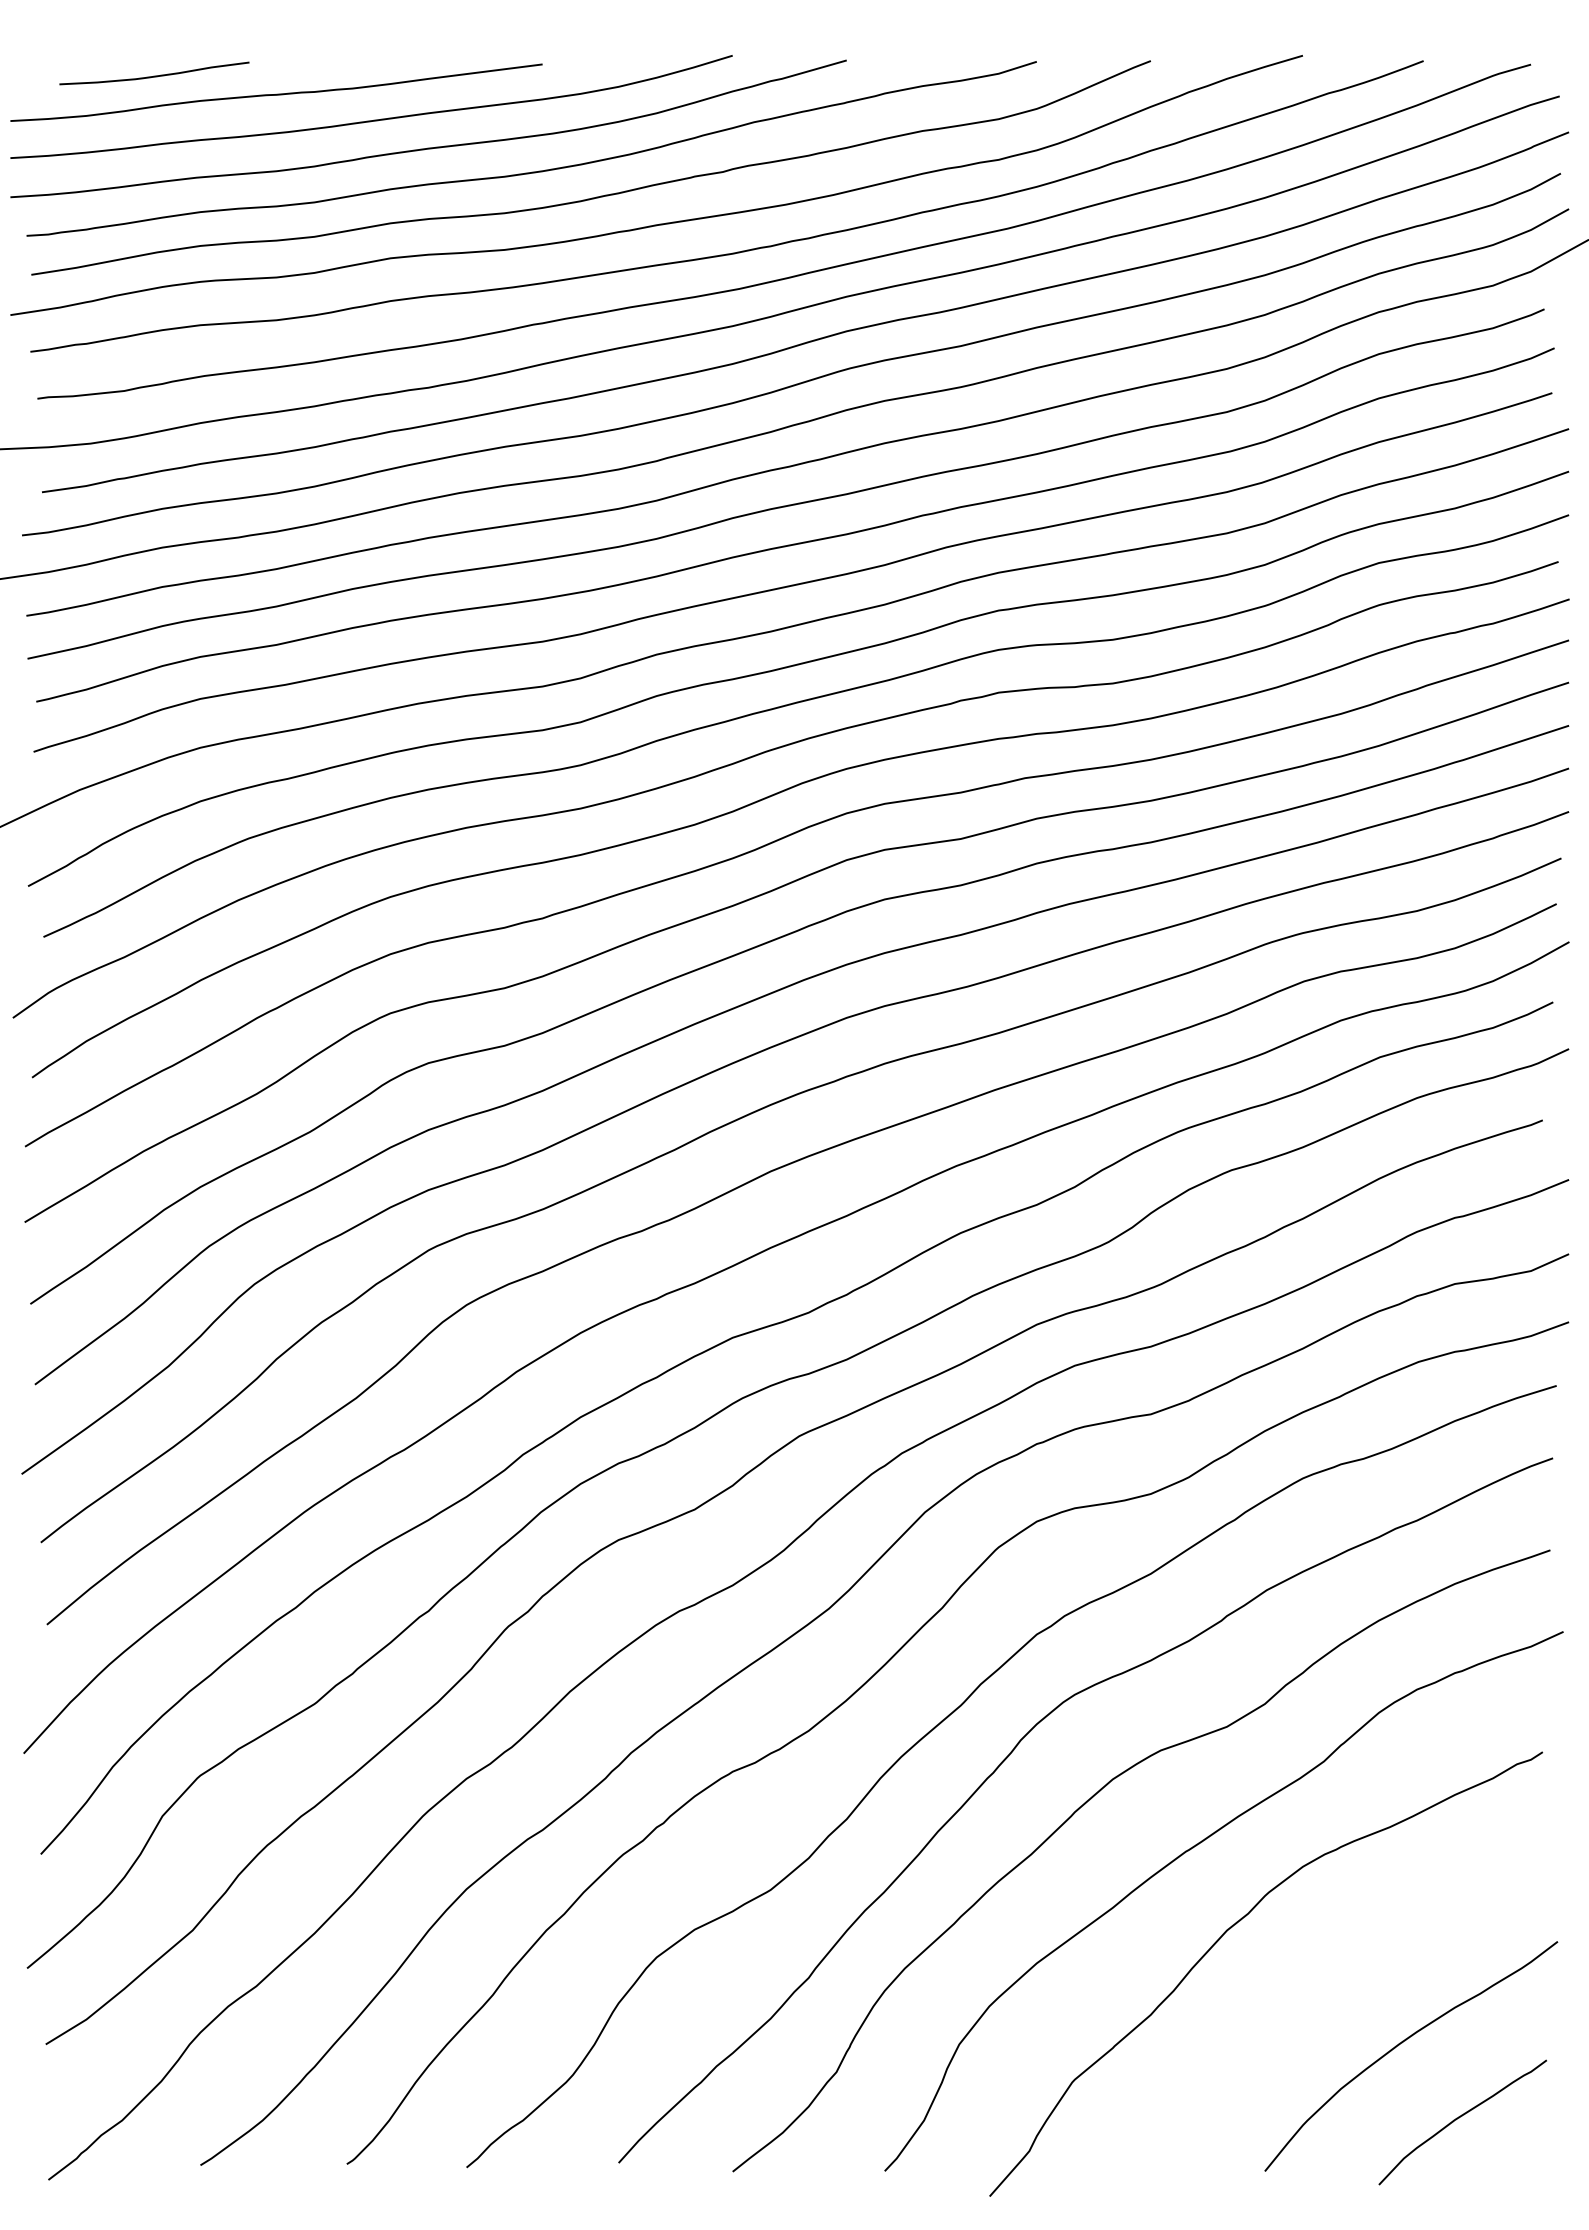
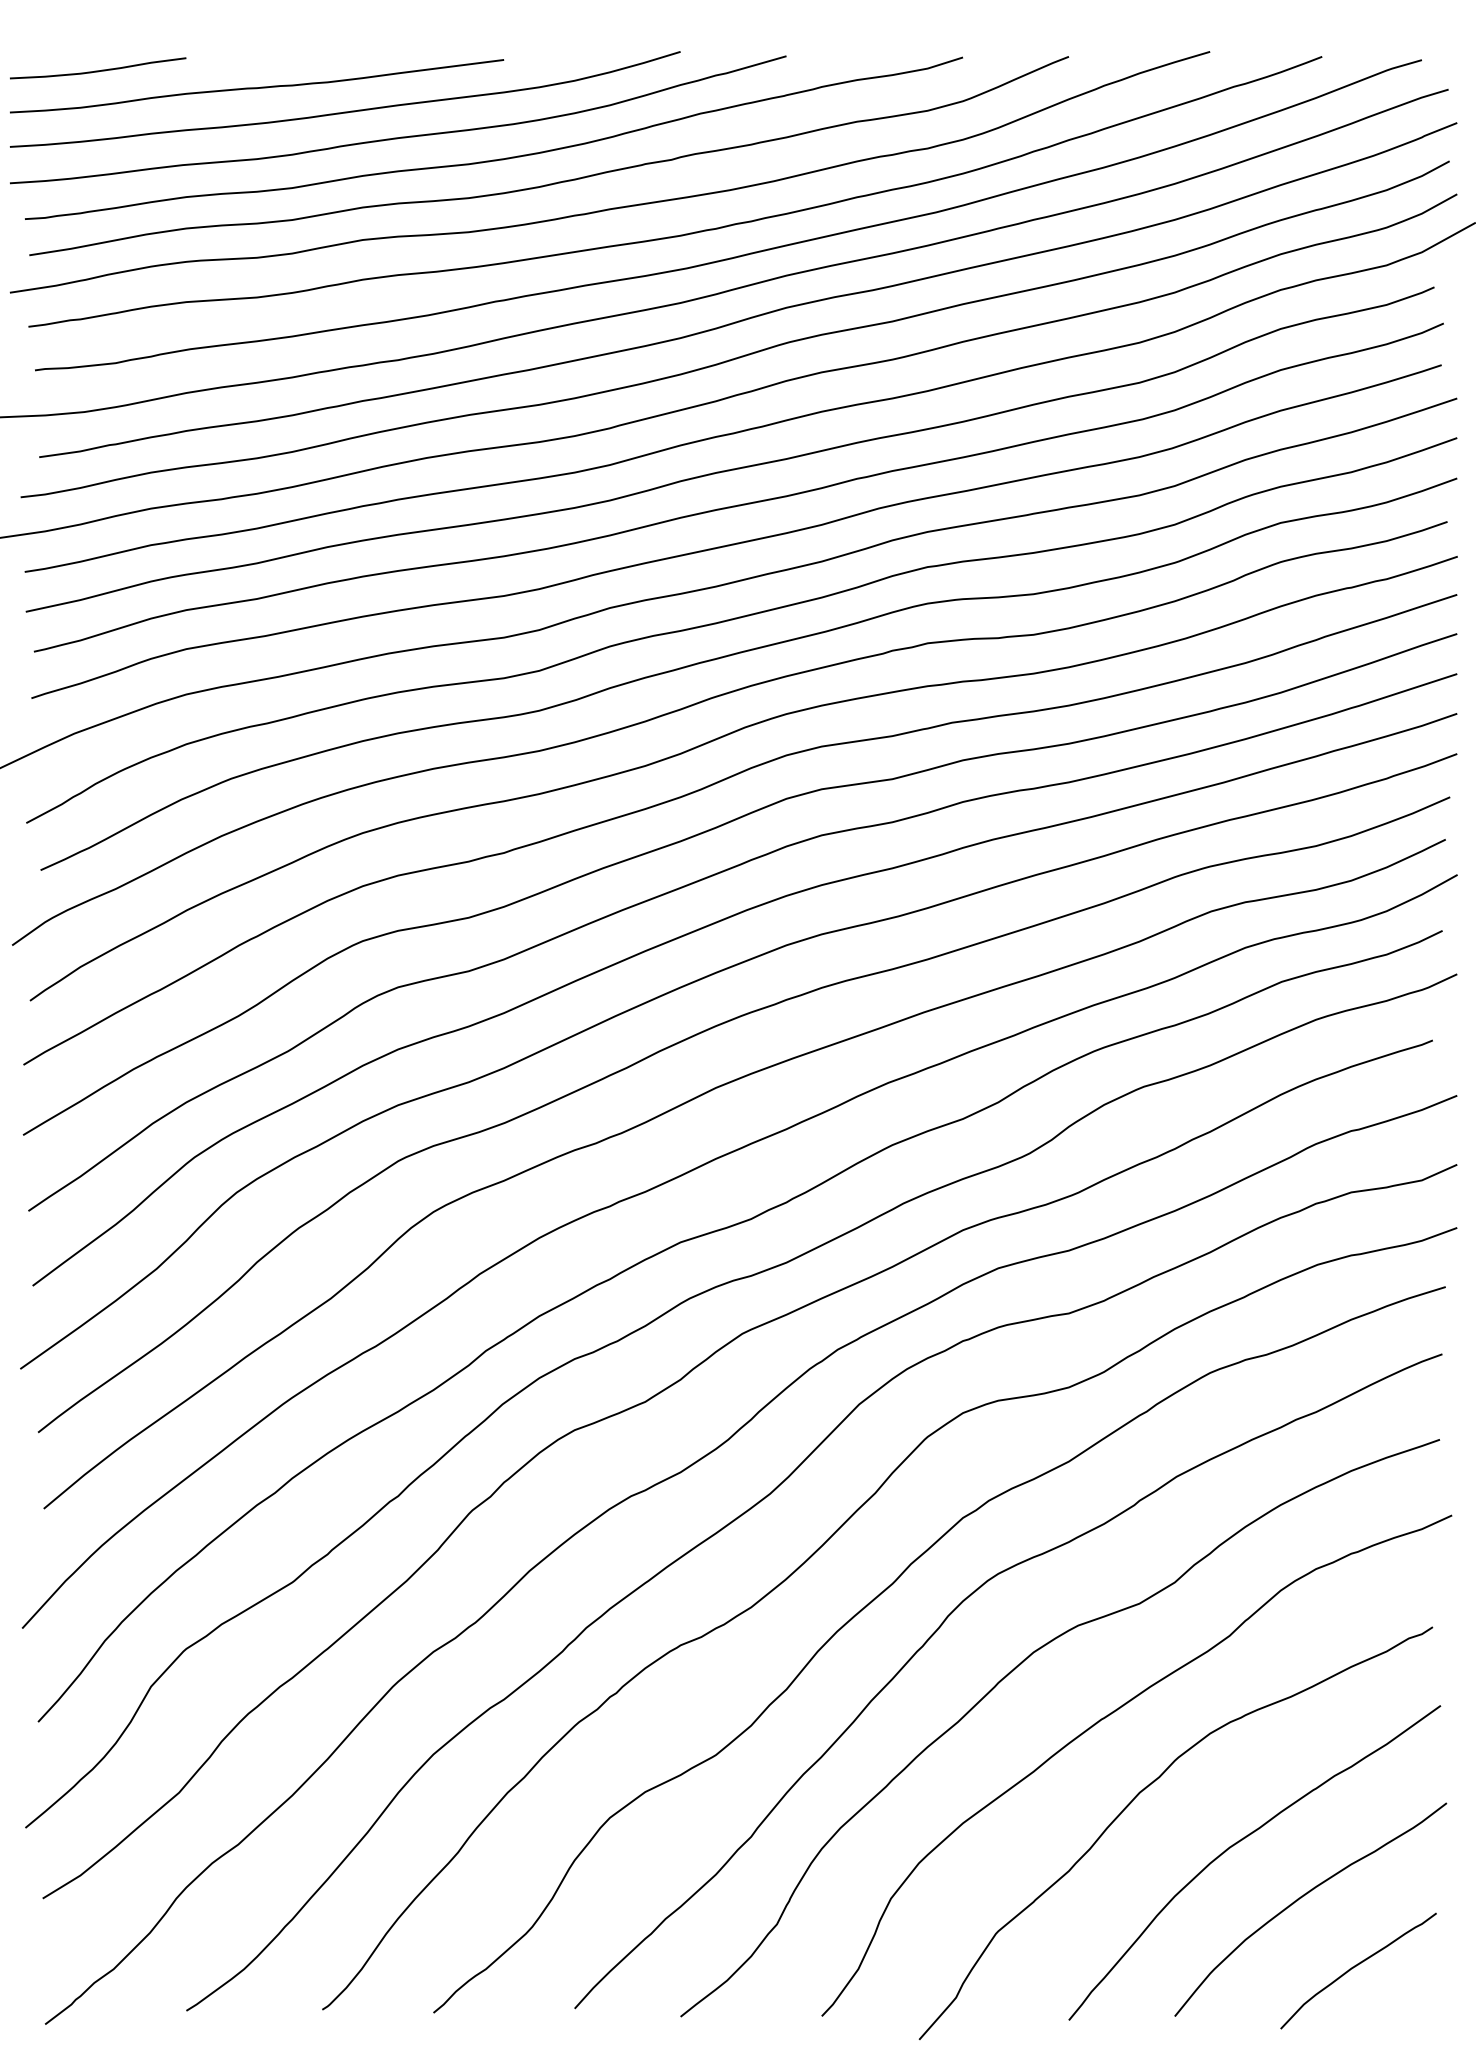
curve: (154, 75) -> (98, 70), moved
curve: (1335, 1983) -> (1240, 1841), added

